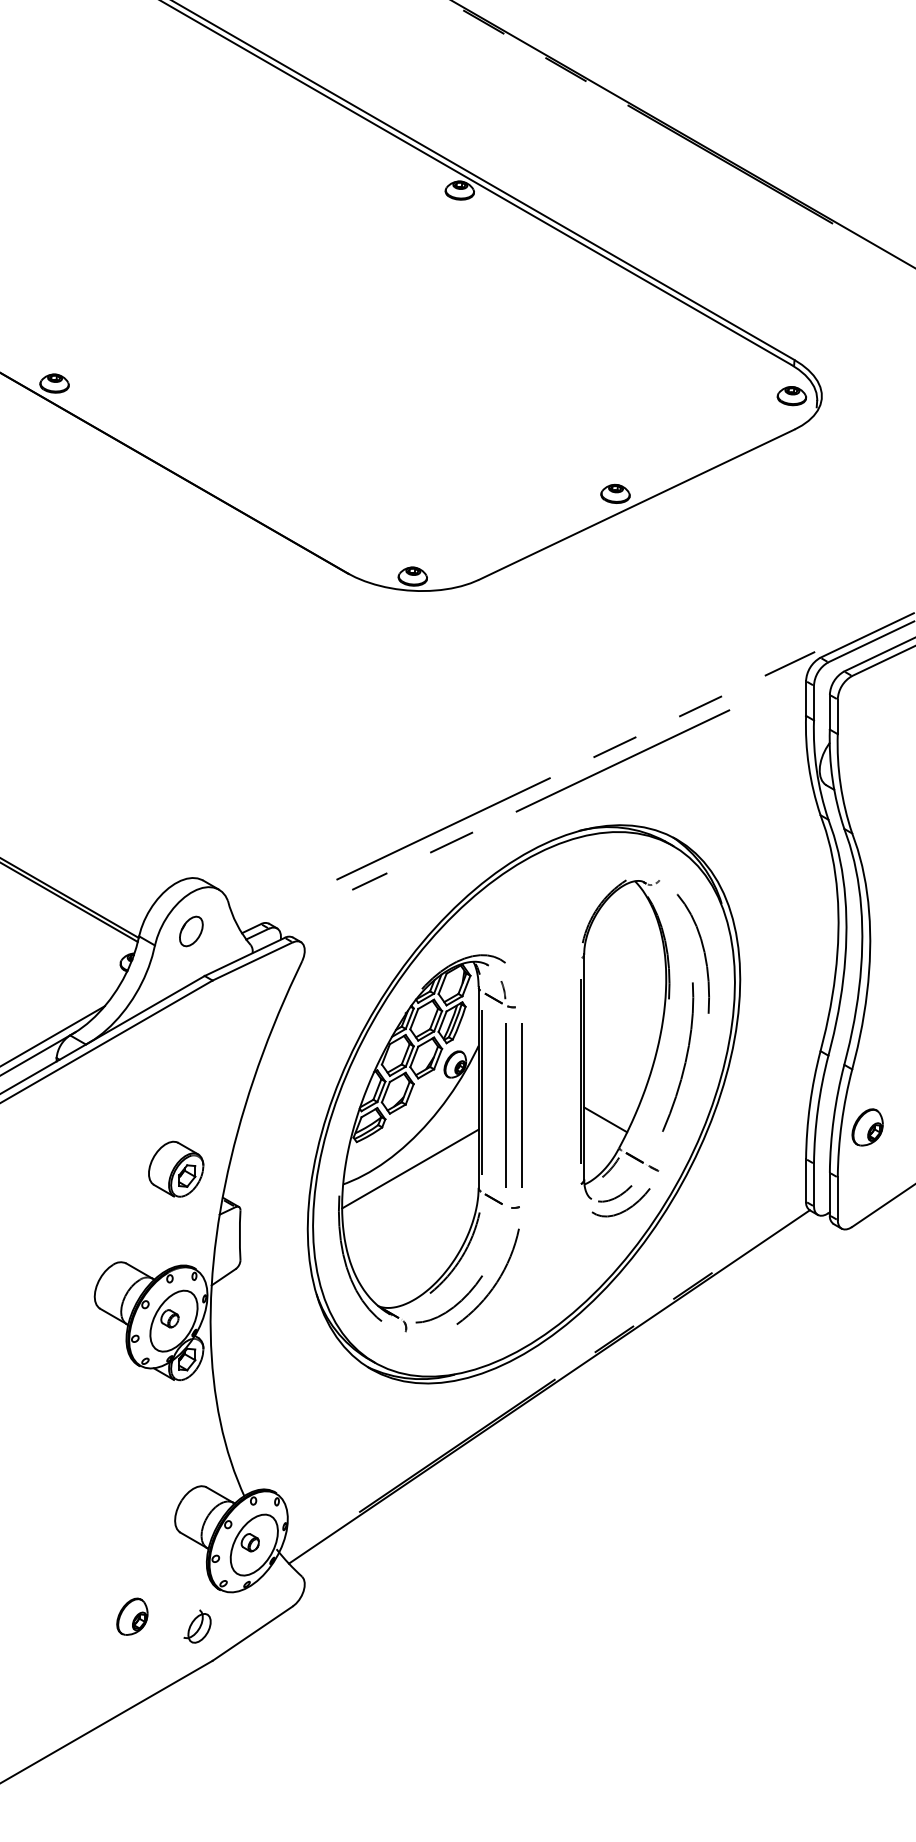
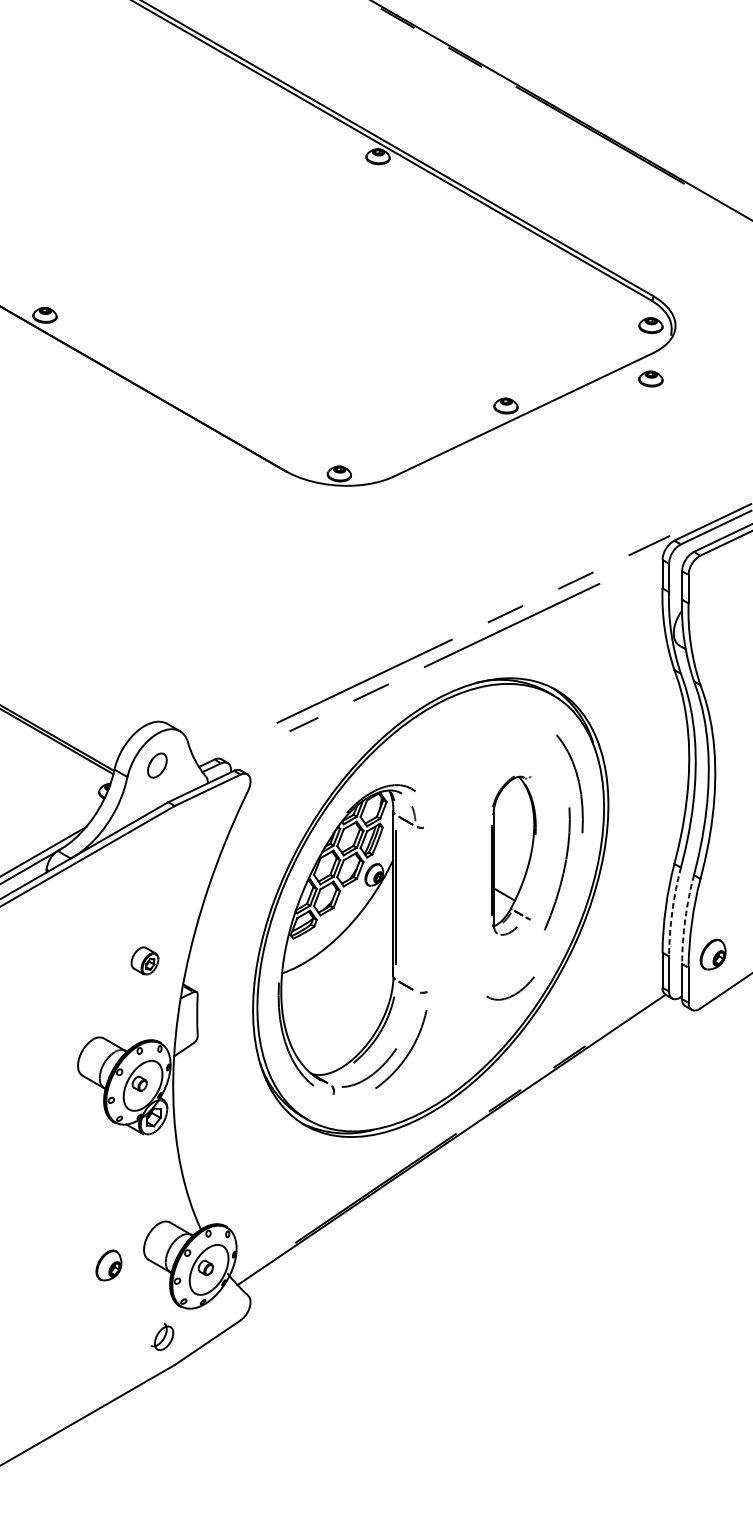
part: (791, 461) -> (650, 379), added
part: (625, 1040) -> (514, 855), size x0.6
line: (505, 1105) -> (415, 908), removed
line: (521, 1105) -> (428, 908), removed
arc: (817, 1109) -> (671, 911), solid -> dashed
arc: (833, 1118) -> (685, 919), solid -> dashed
part: (867, 1127) -> (713, 954), moved
part: (176, 1168) -> (145, 960), size x0.6
line: (410, 1168) -> (337, 960), removed
part: (132, 1616) -> (109, 1265), moved

